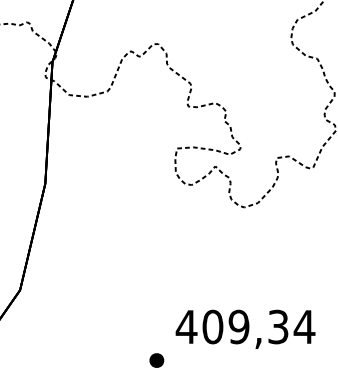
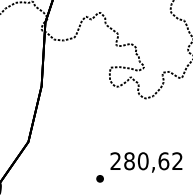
text: (245, 327) -> (146, 161), 409,34 -> 280,62

